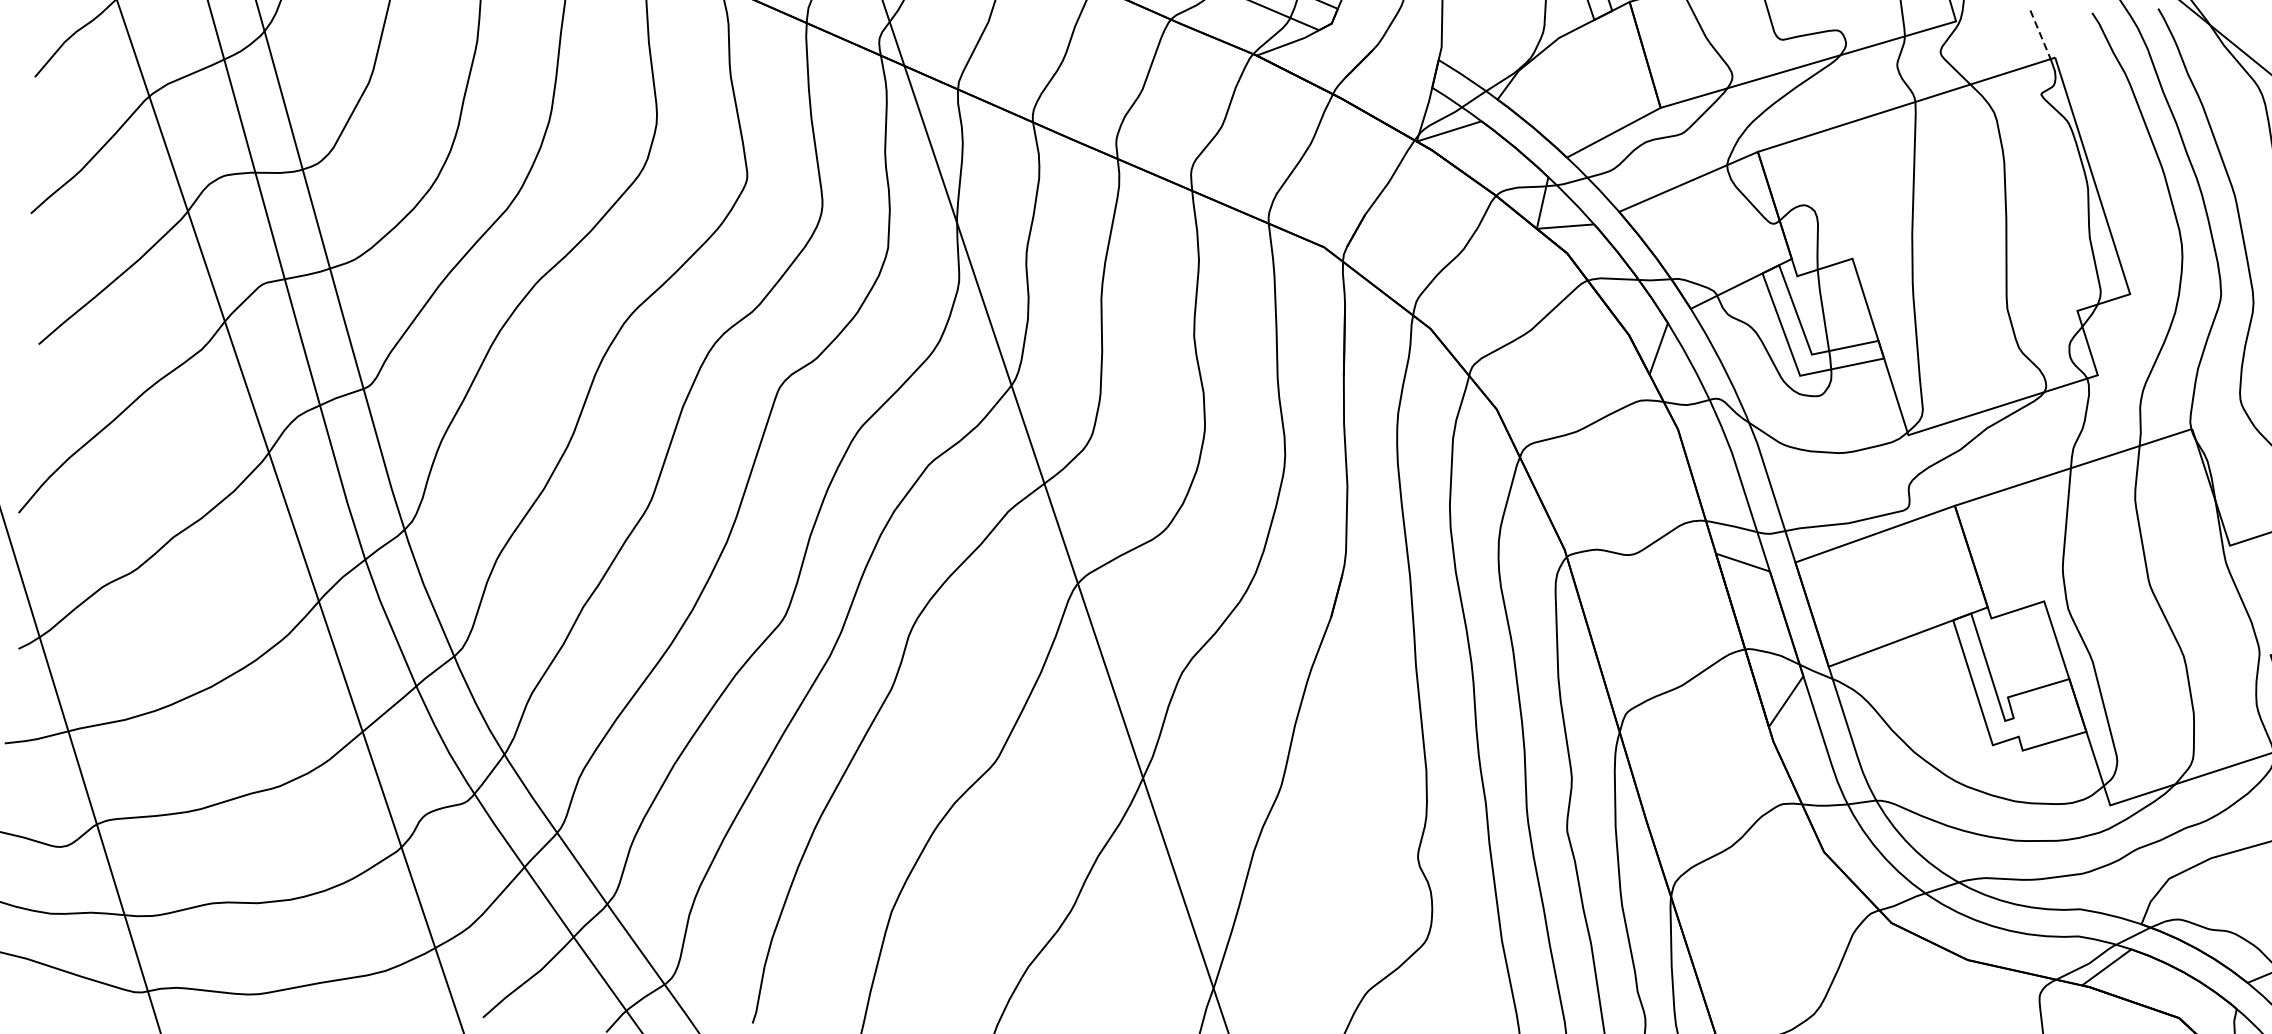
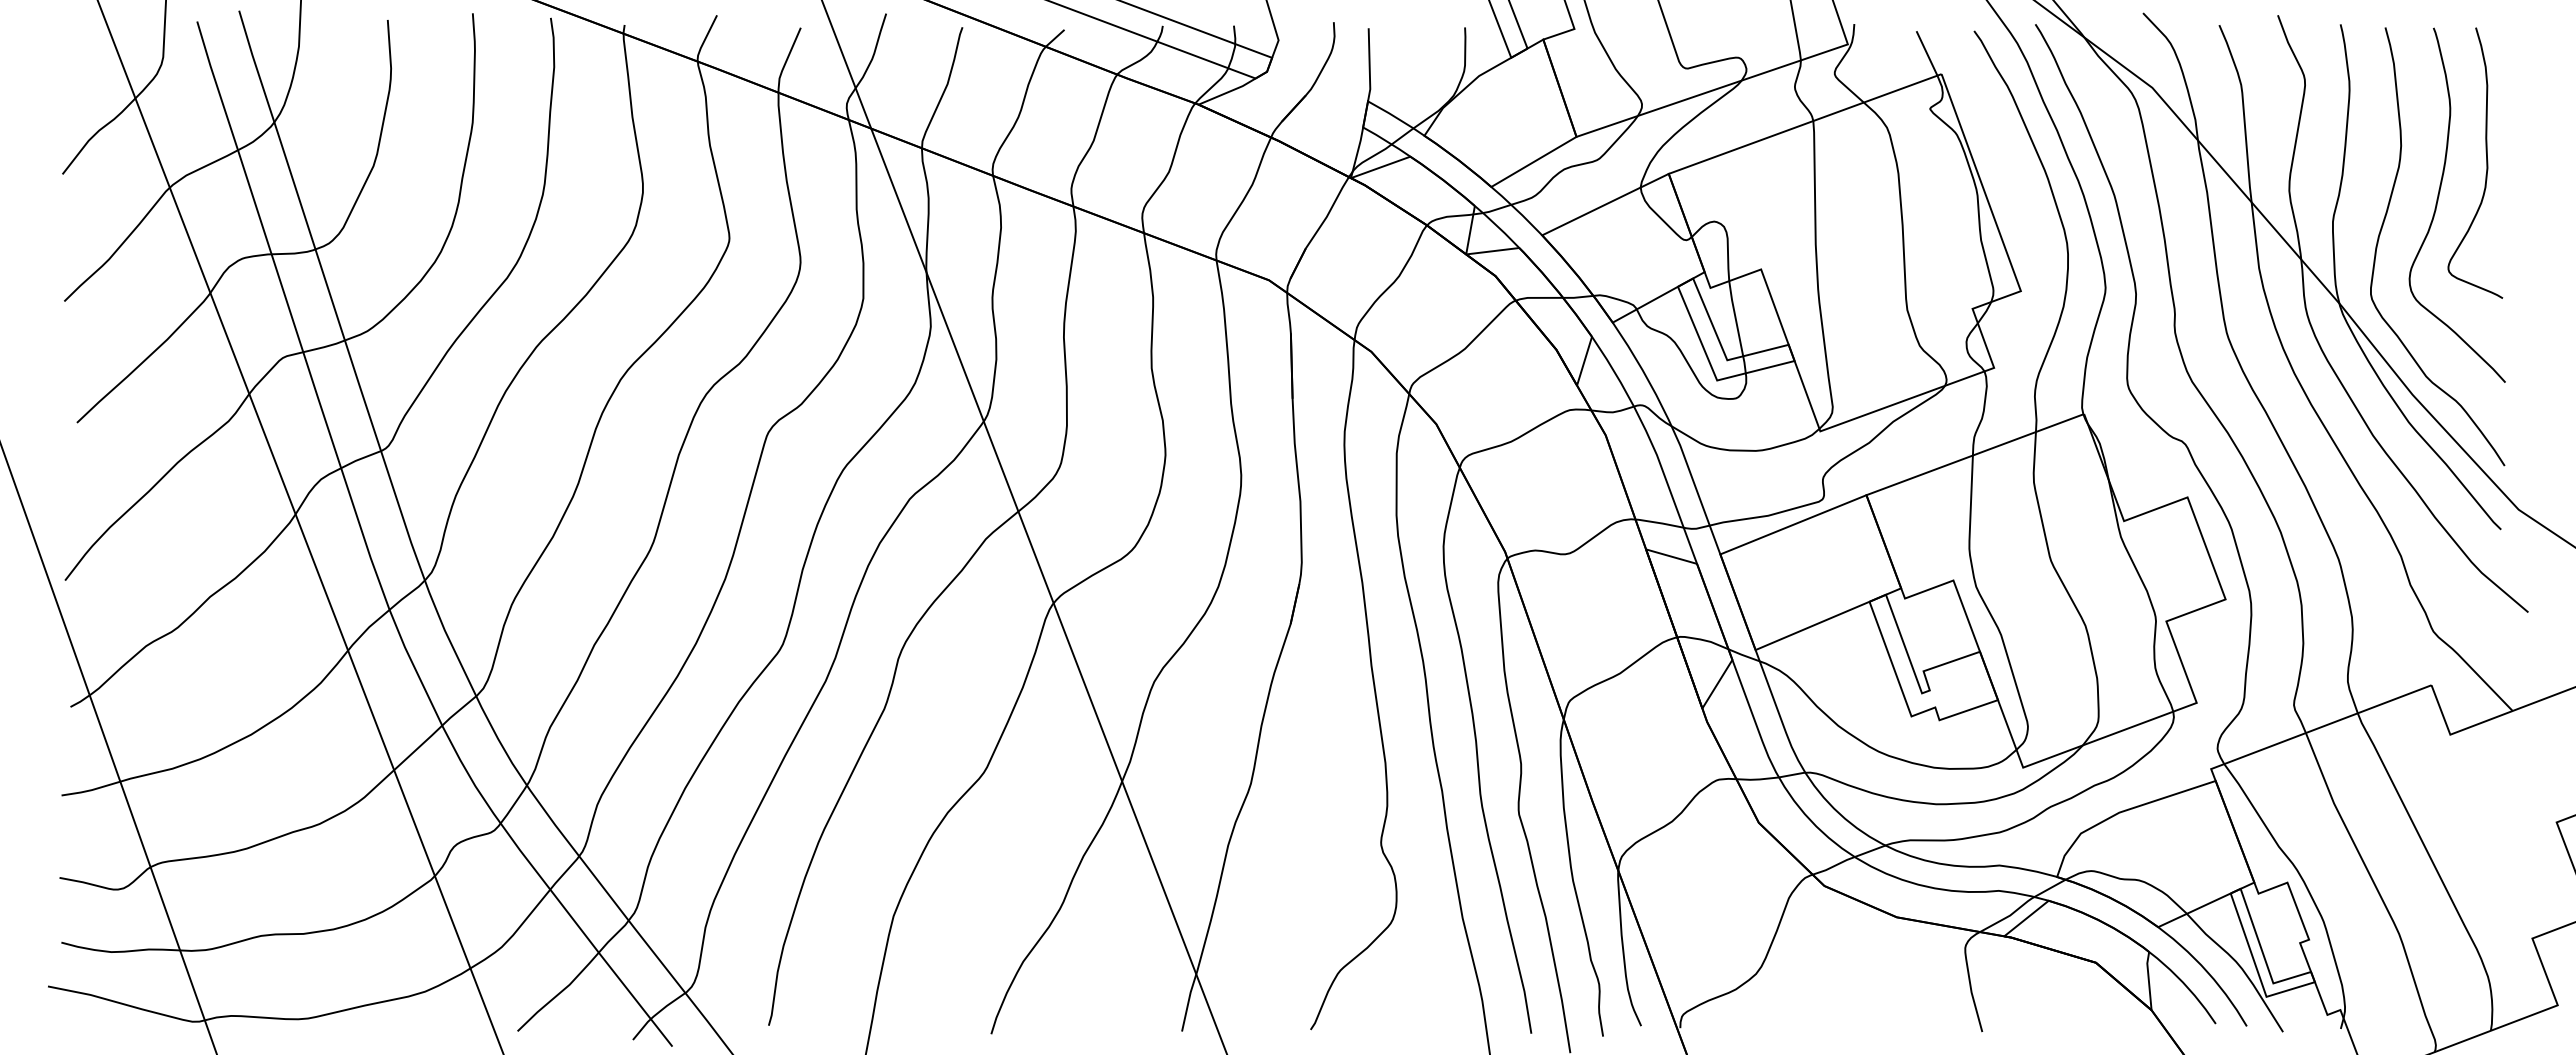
line: (2041, 34) -> (1927, 53), dashed -> solid

